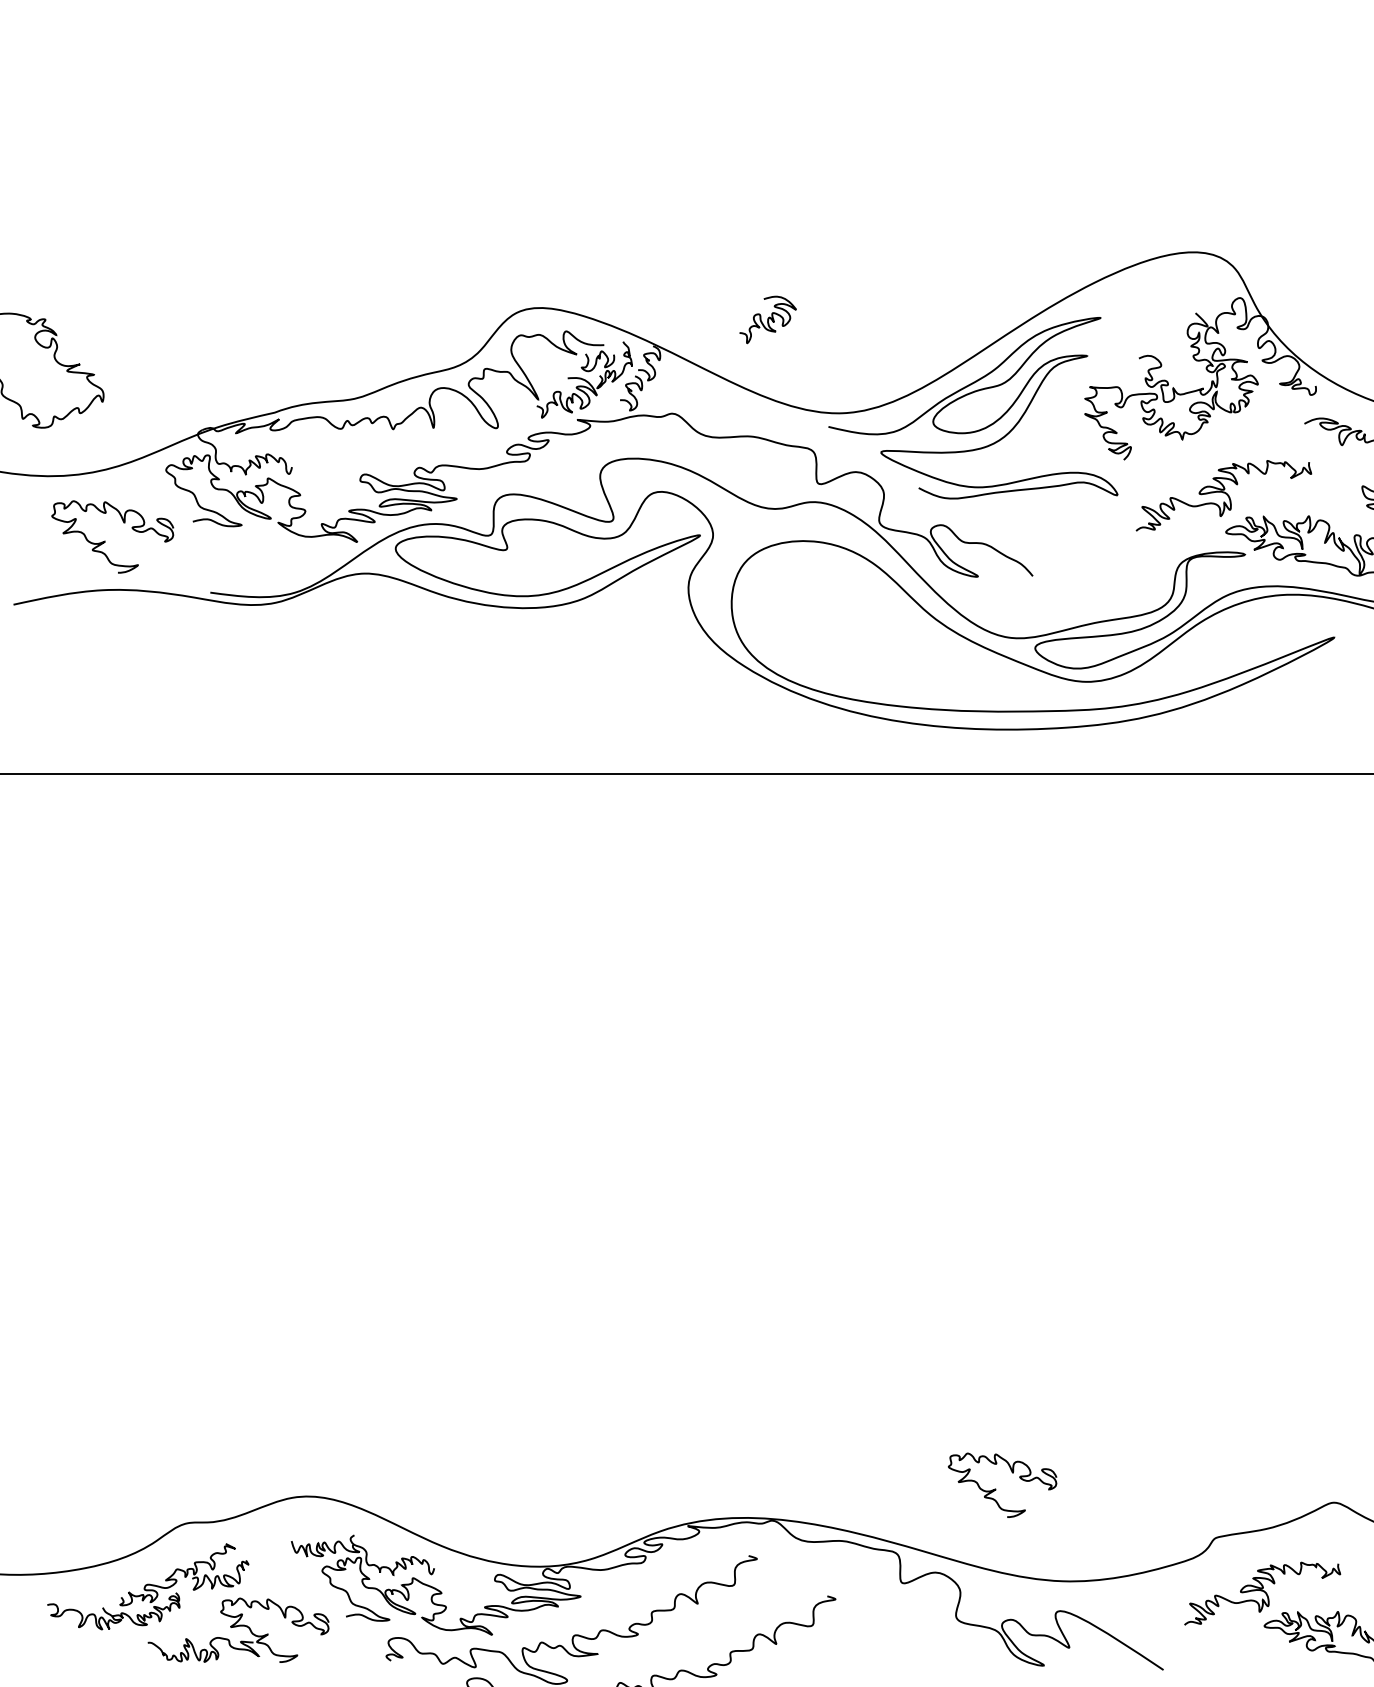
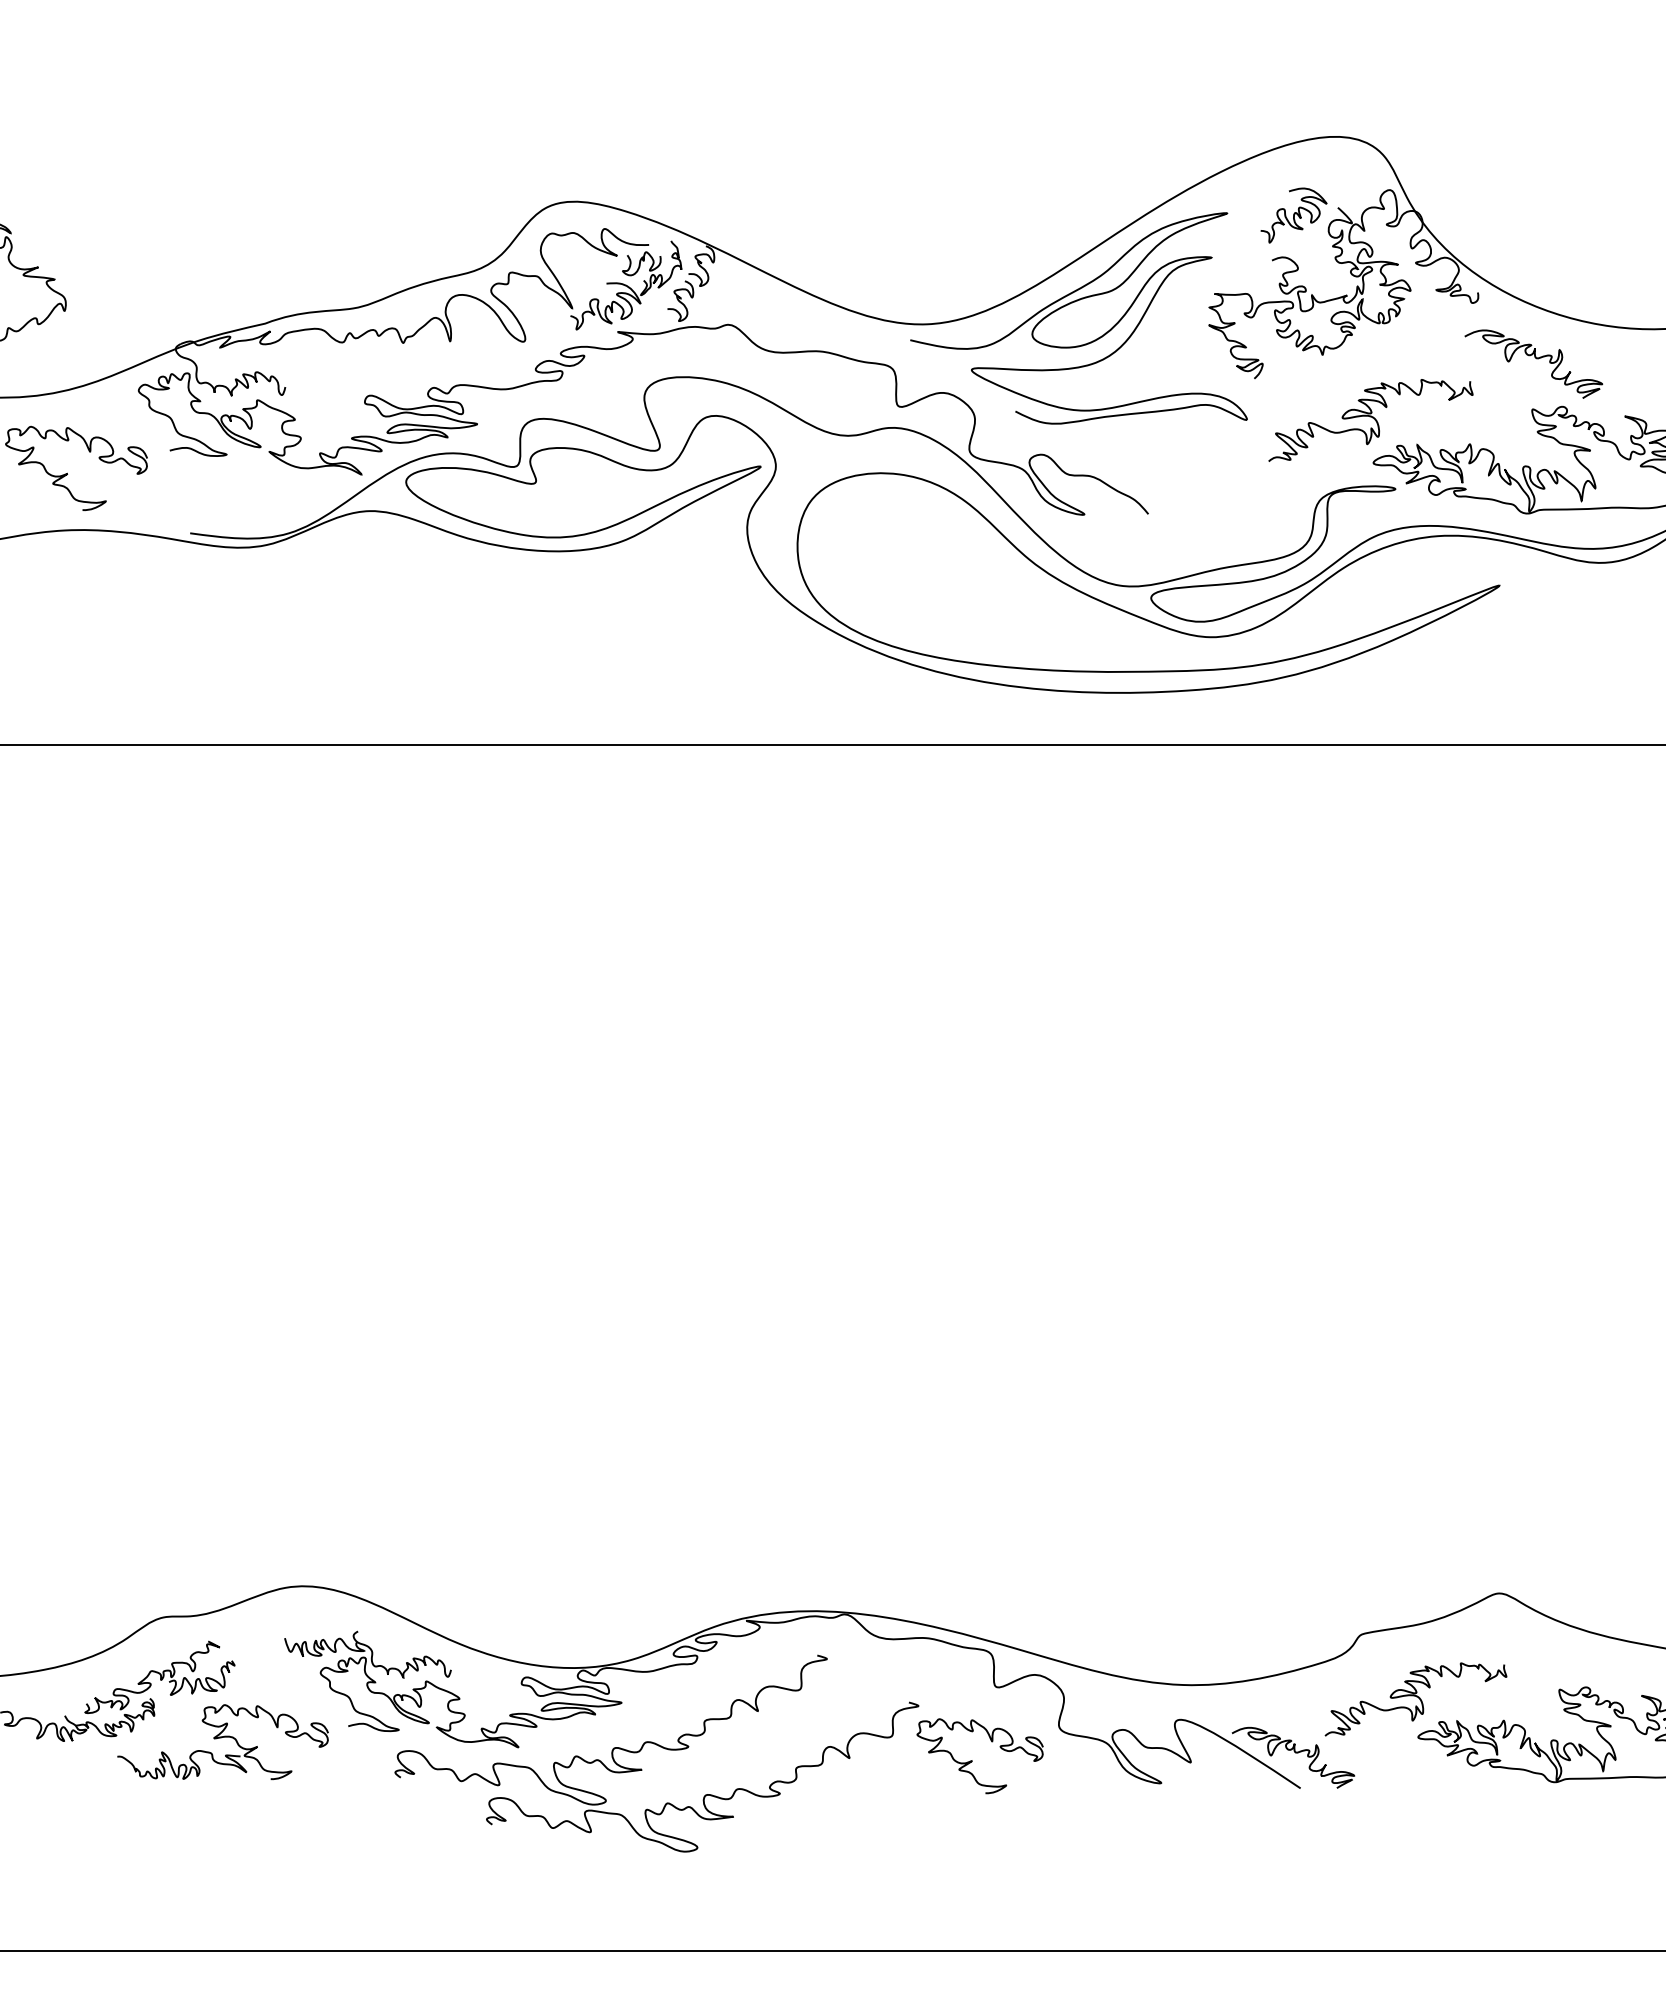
curve: (767, 319) -> (1293, 215), moved
curve: (996, 1488) -> (972, 1760), moved
curve: (1159, 1640) -> (1295, 1753), added

